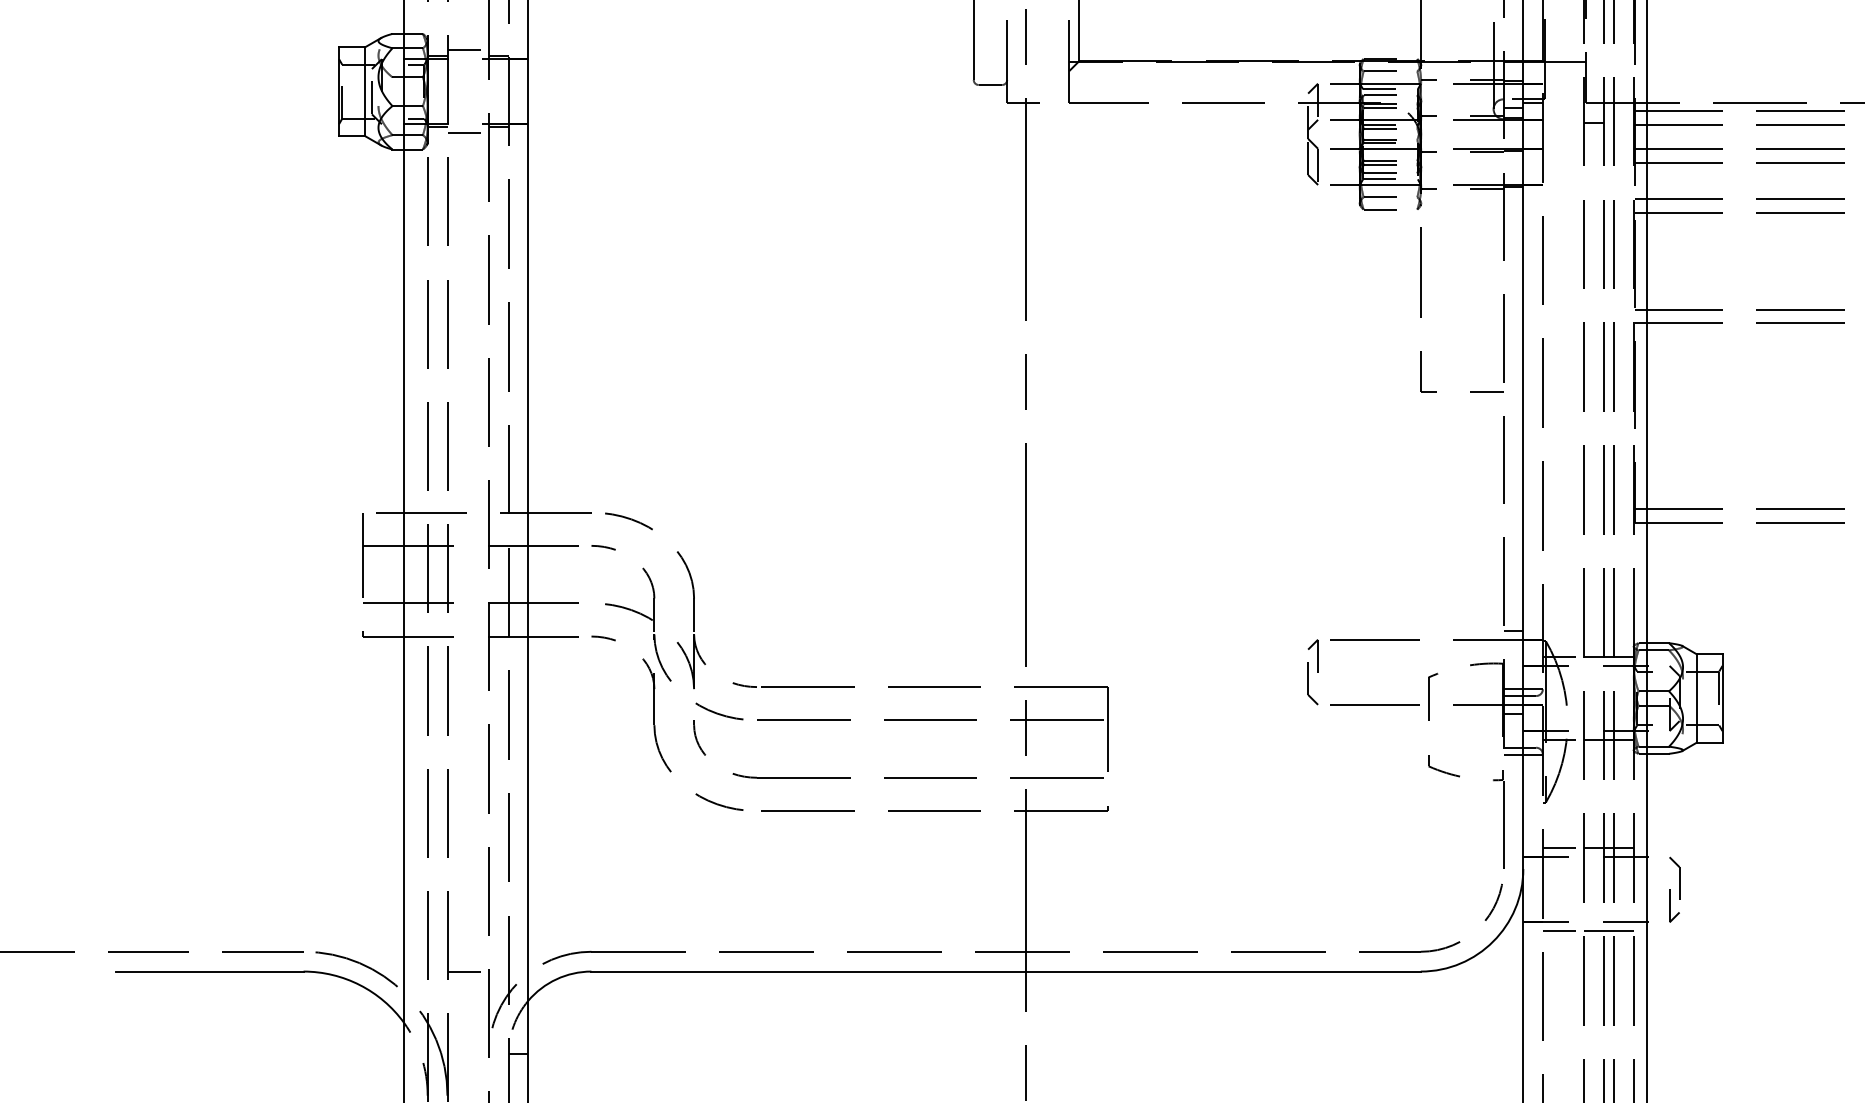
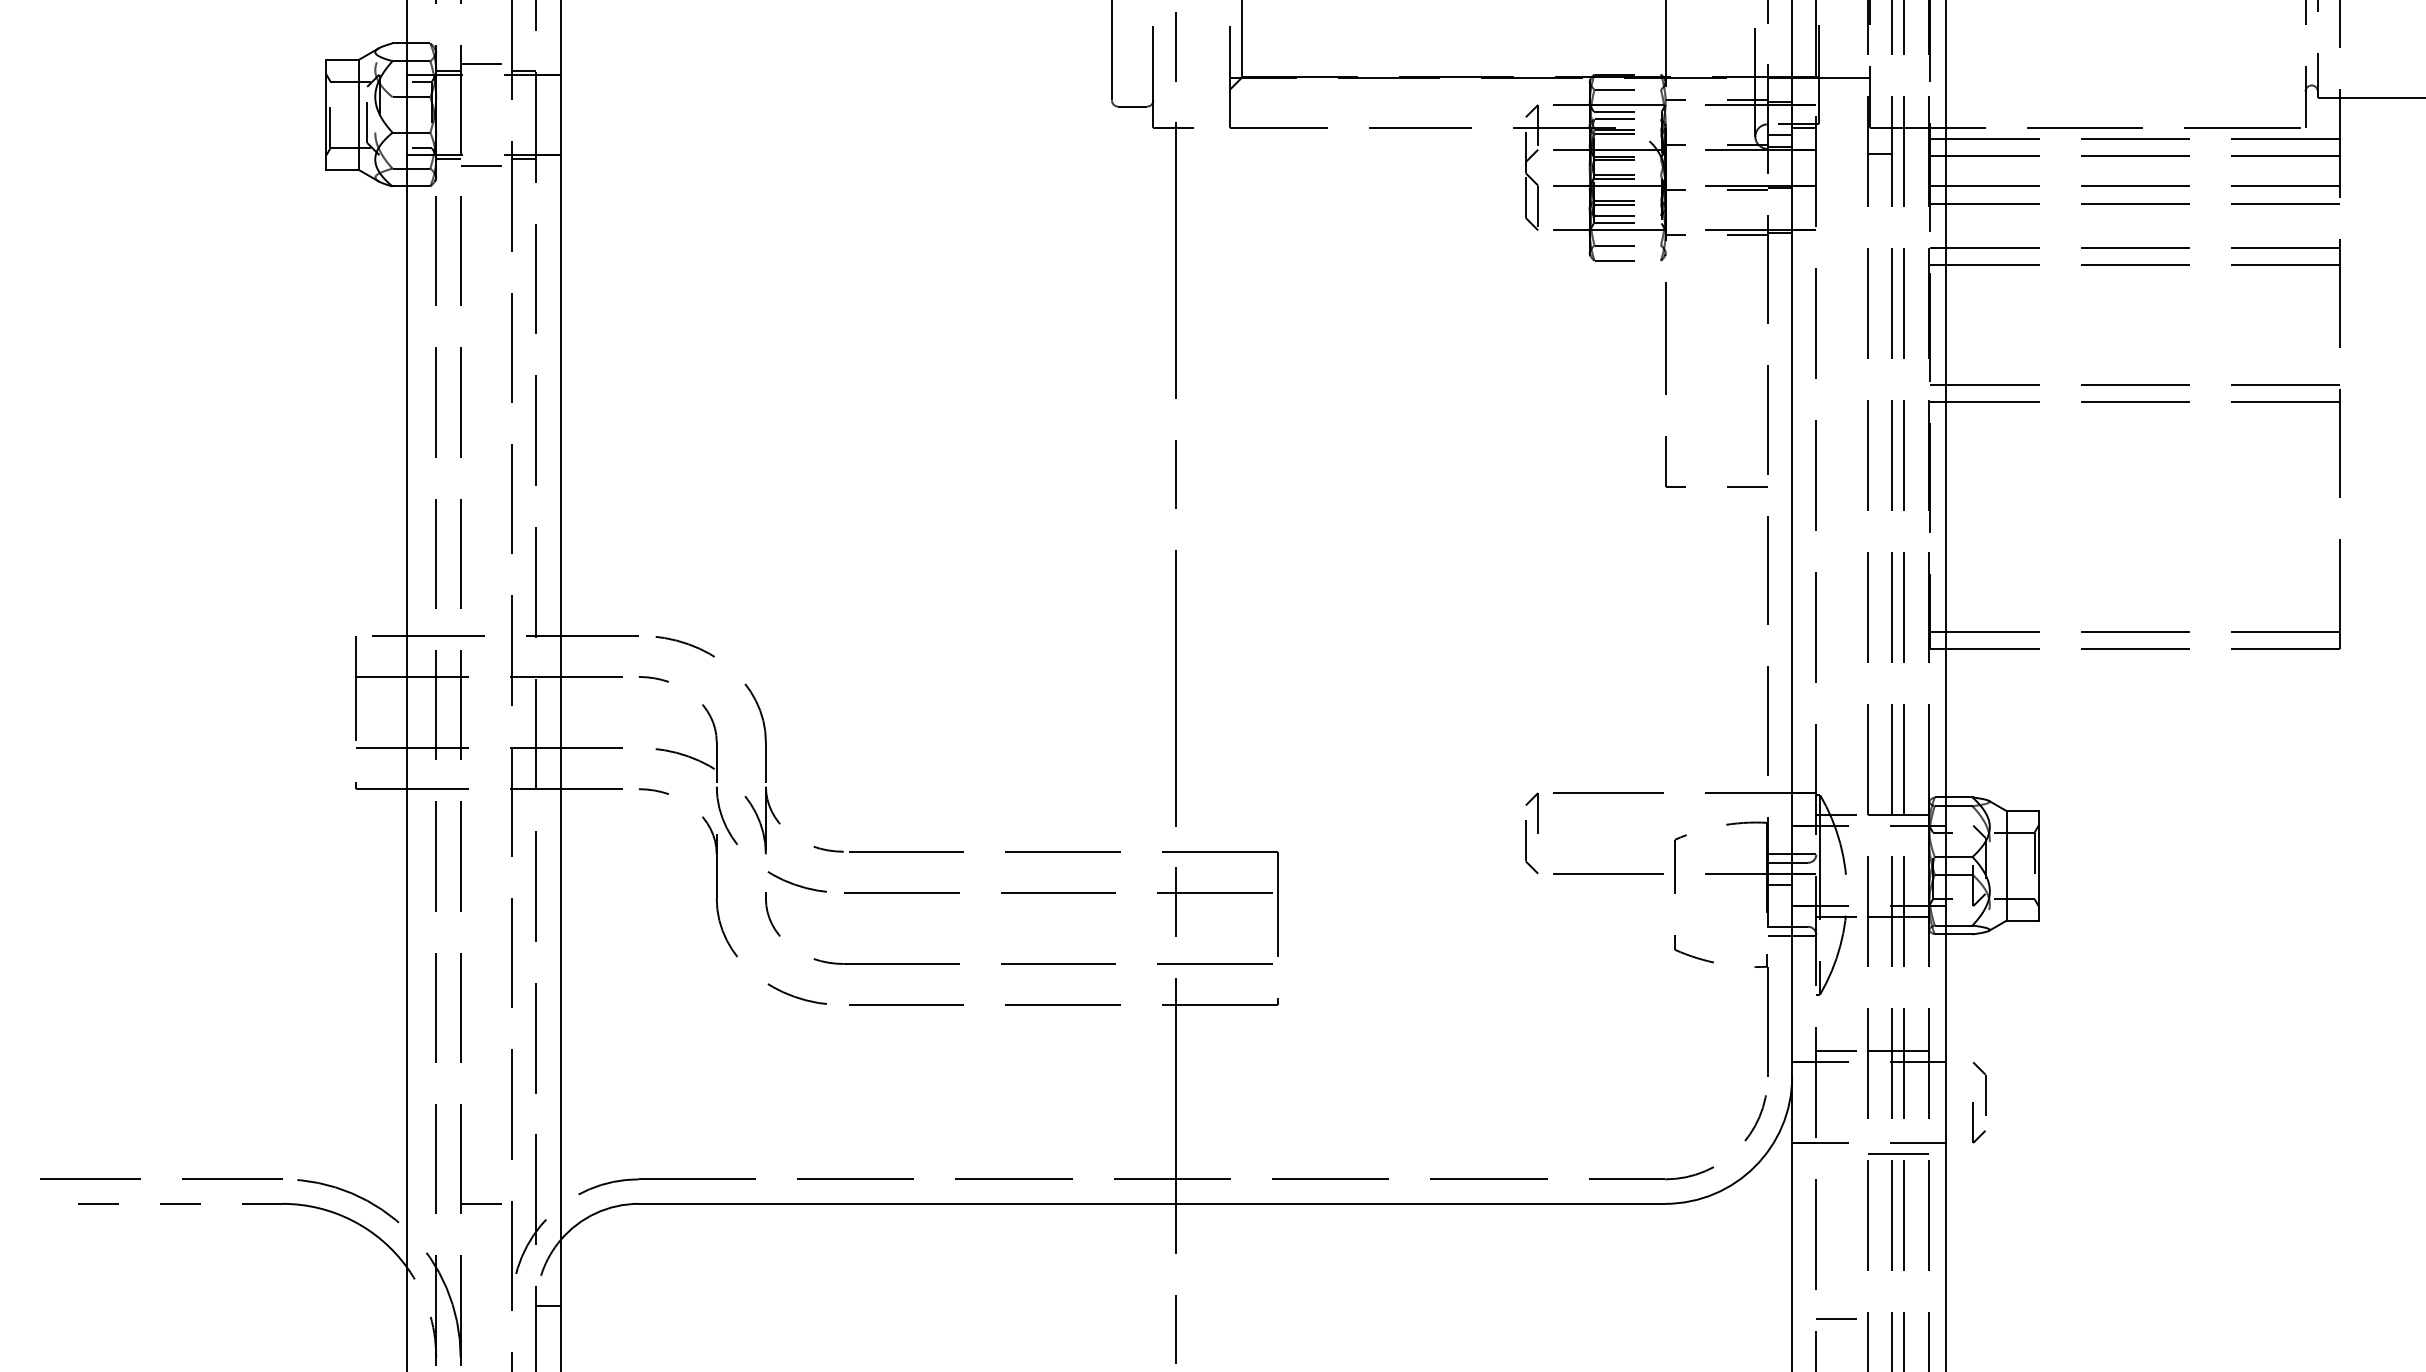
line: (1513, 631) -> (1779, 782), removed
line: (1559, 930) -> (1836, 1318), moved
line: (209, 971) -> (166, 1203), solid -> dashed

